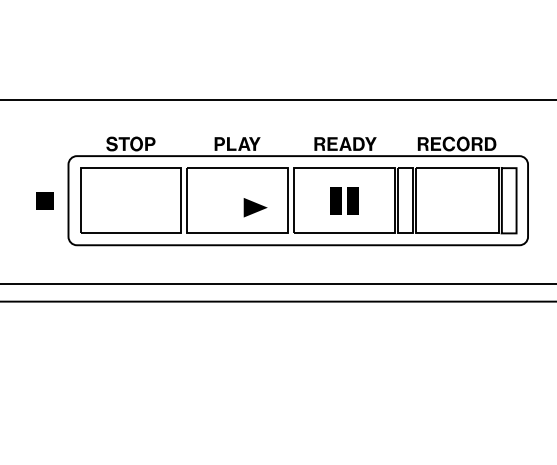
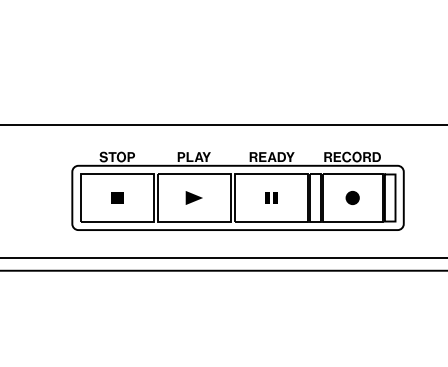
part: (45, 200) -> (117, 197), moved
part: (344, 200) -> (271, 197), size x0.62
fill: (456, 200) -> (352, 197), added
part: (254, 207) -> (193, 197), moved

